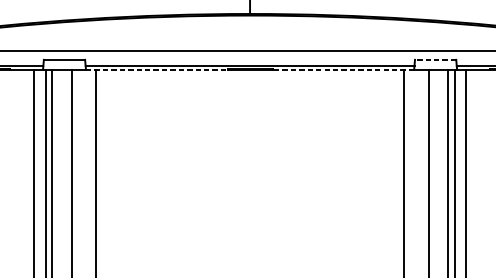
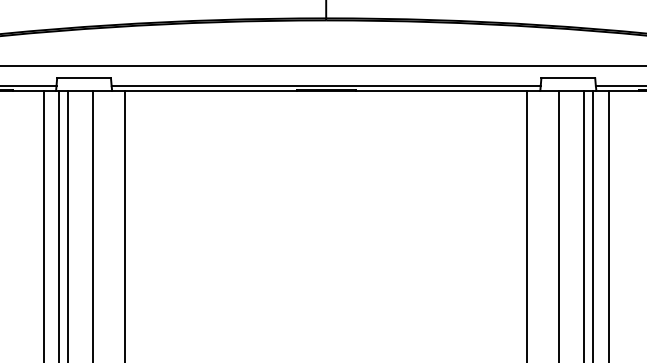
line: (435, 60) -> (568, 78), dashed -> solid
line: (156, 70) -> (204, 91), dashed -> solid
line: (343, 70) -> (447, 91), dashed -> solid

